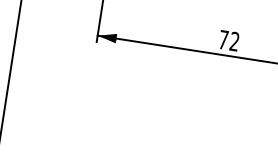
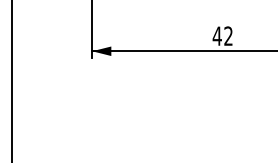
text: (222, 39) -> (216, 35), 72 -> 42

